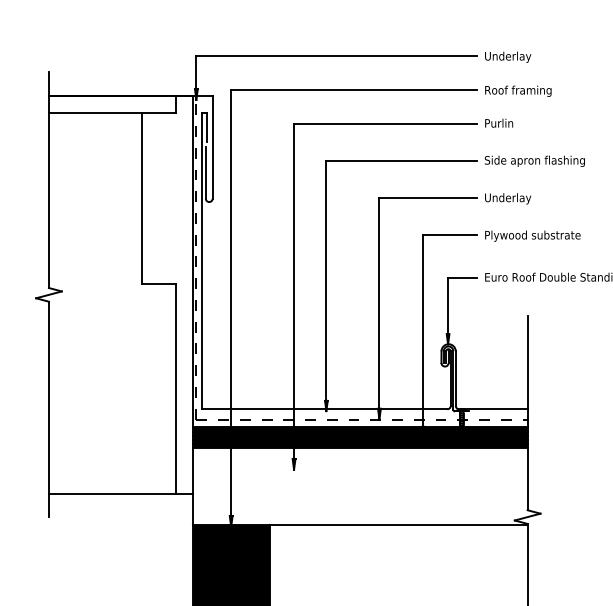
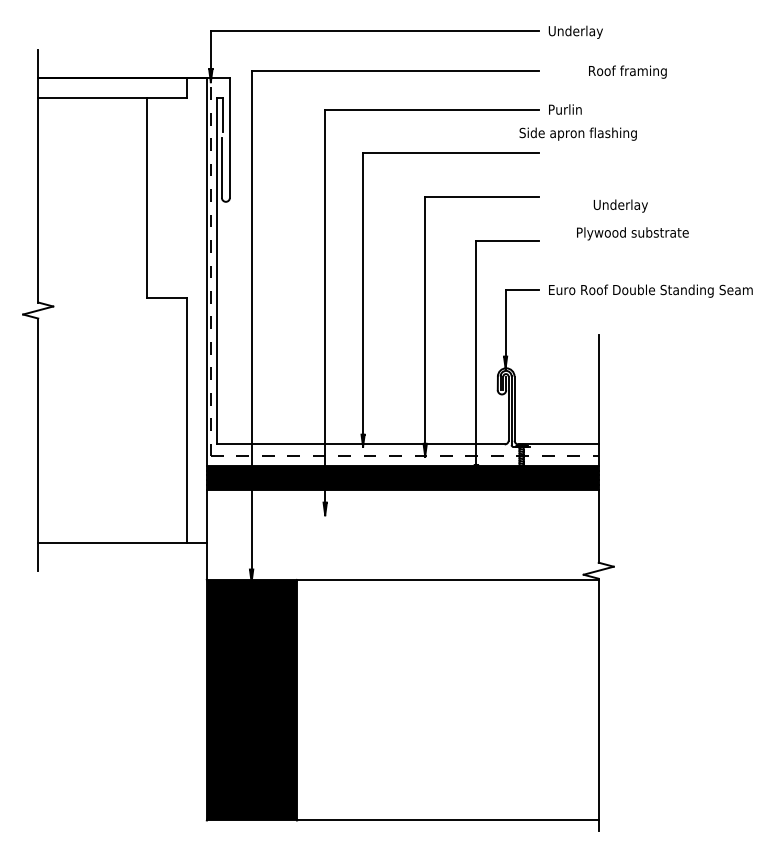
text: (518, 90) -> (627, 71), moved
text: (534, 160) -> (577, 133), moved
text: (507, 198) -> (620, 205), moved
text: (532, 235) -> (632, 233), moved

